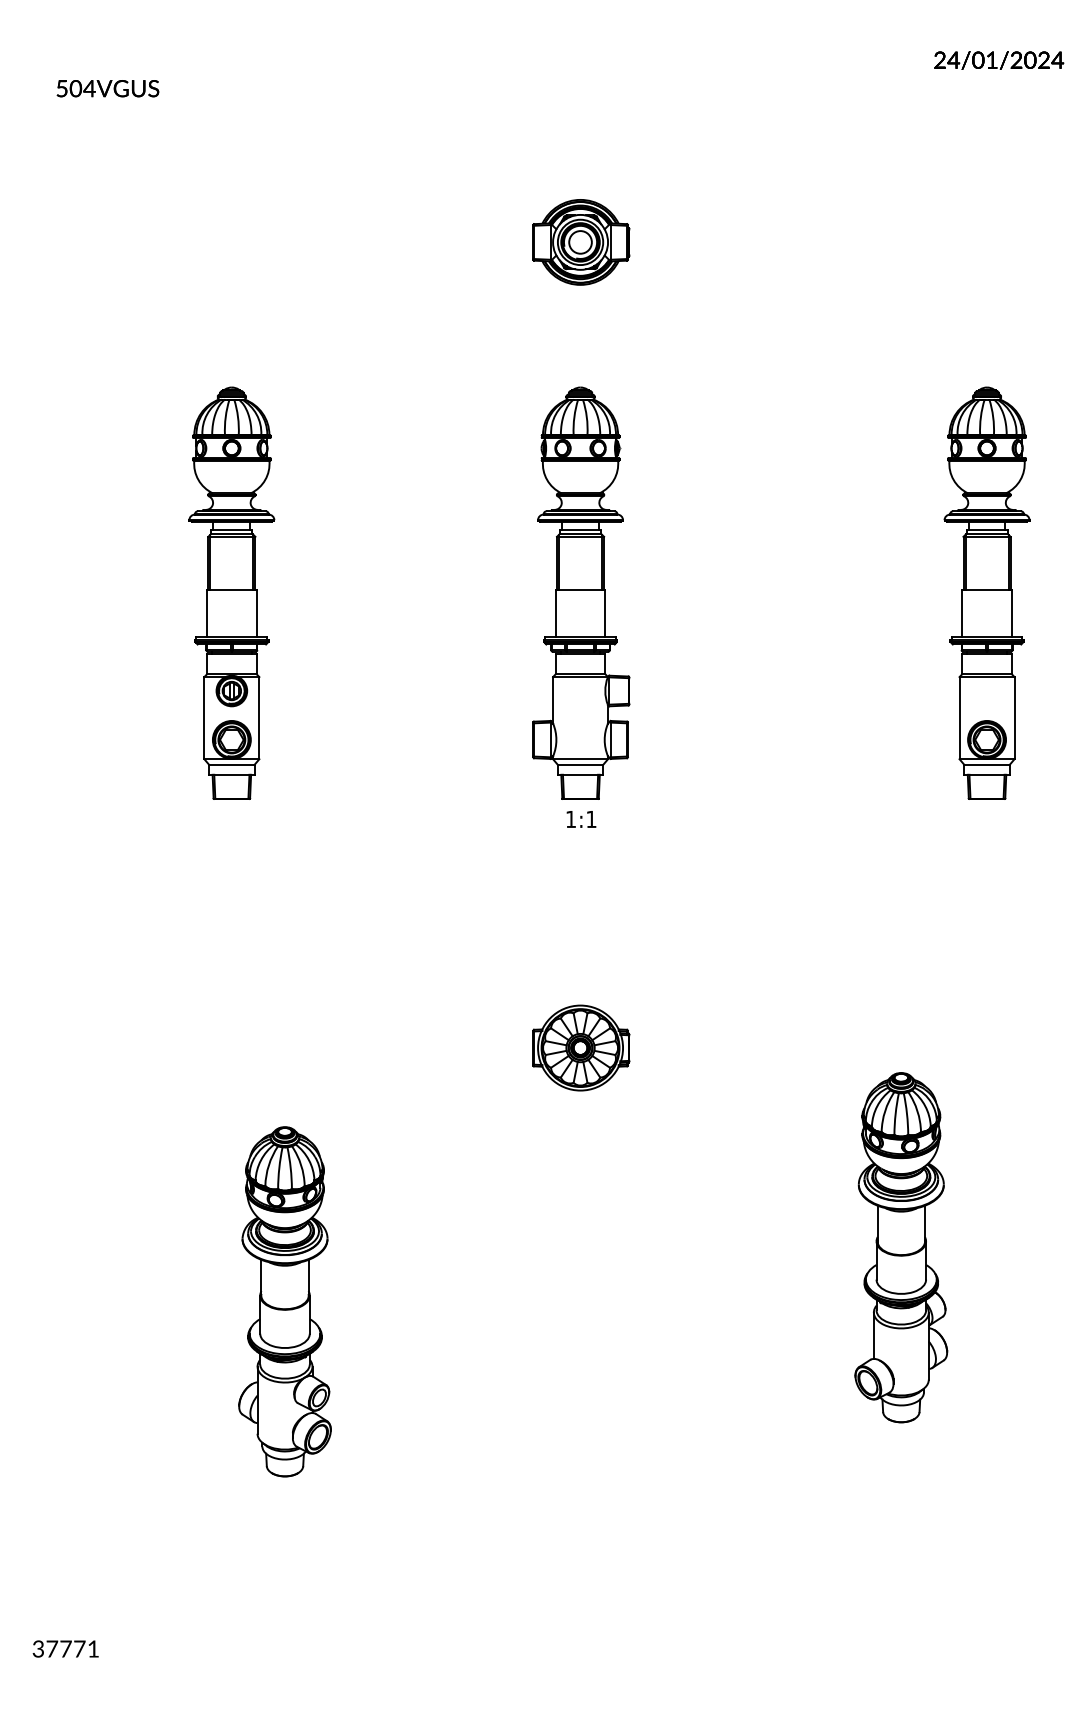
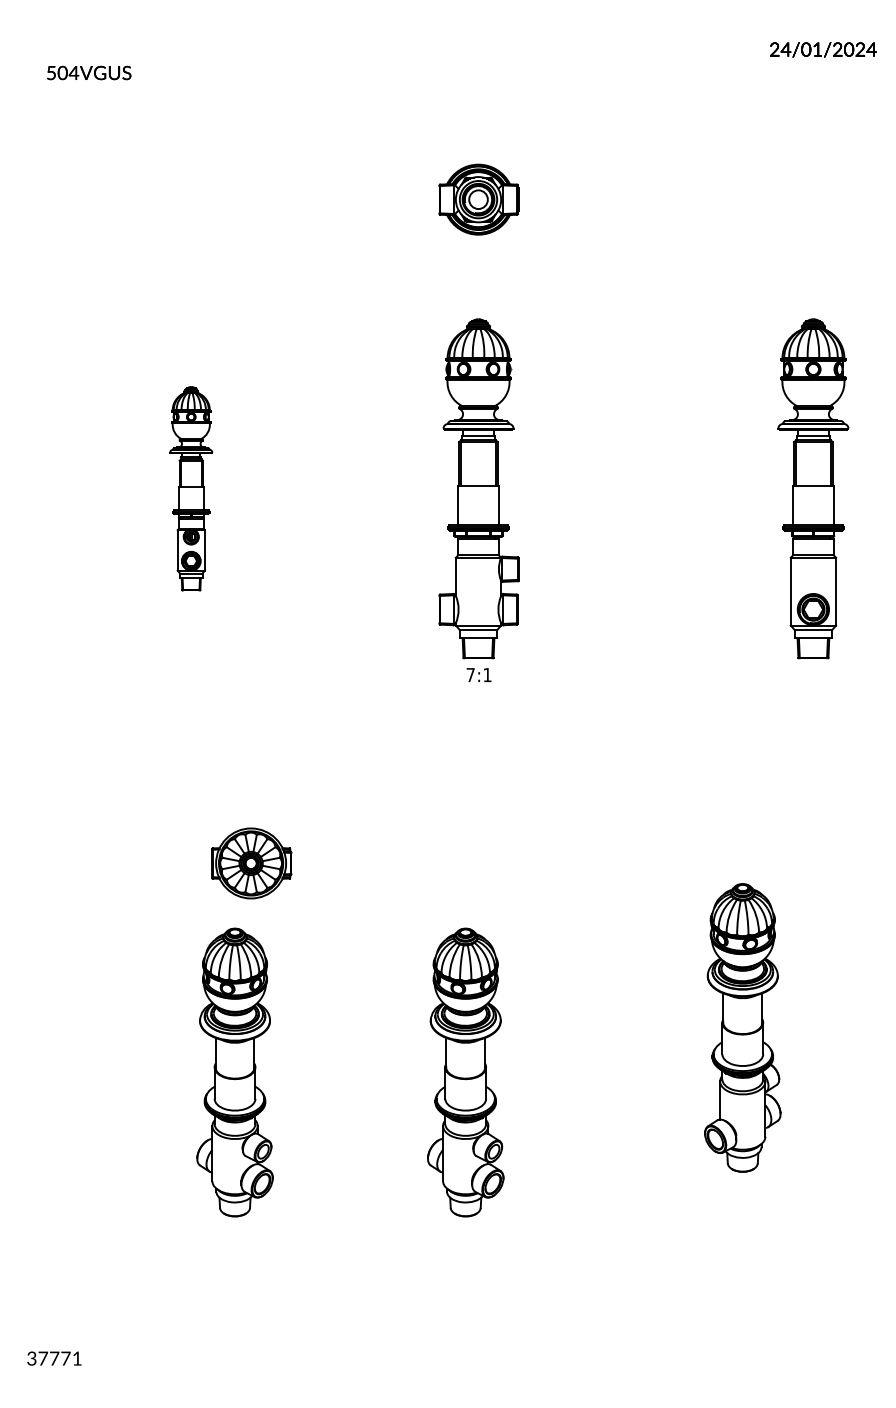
part: (231, 592) -> (190, 488), size x0.6
text: (570, 819) -> (470, 675), 1:1 -> 7:1
part: (581, 1047) -> (251, 863), moved
part: (564, 1301) -> (465, 1072), added

